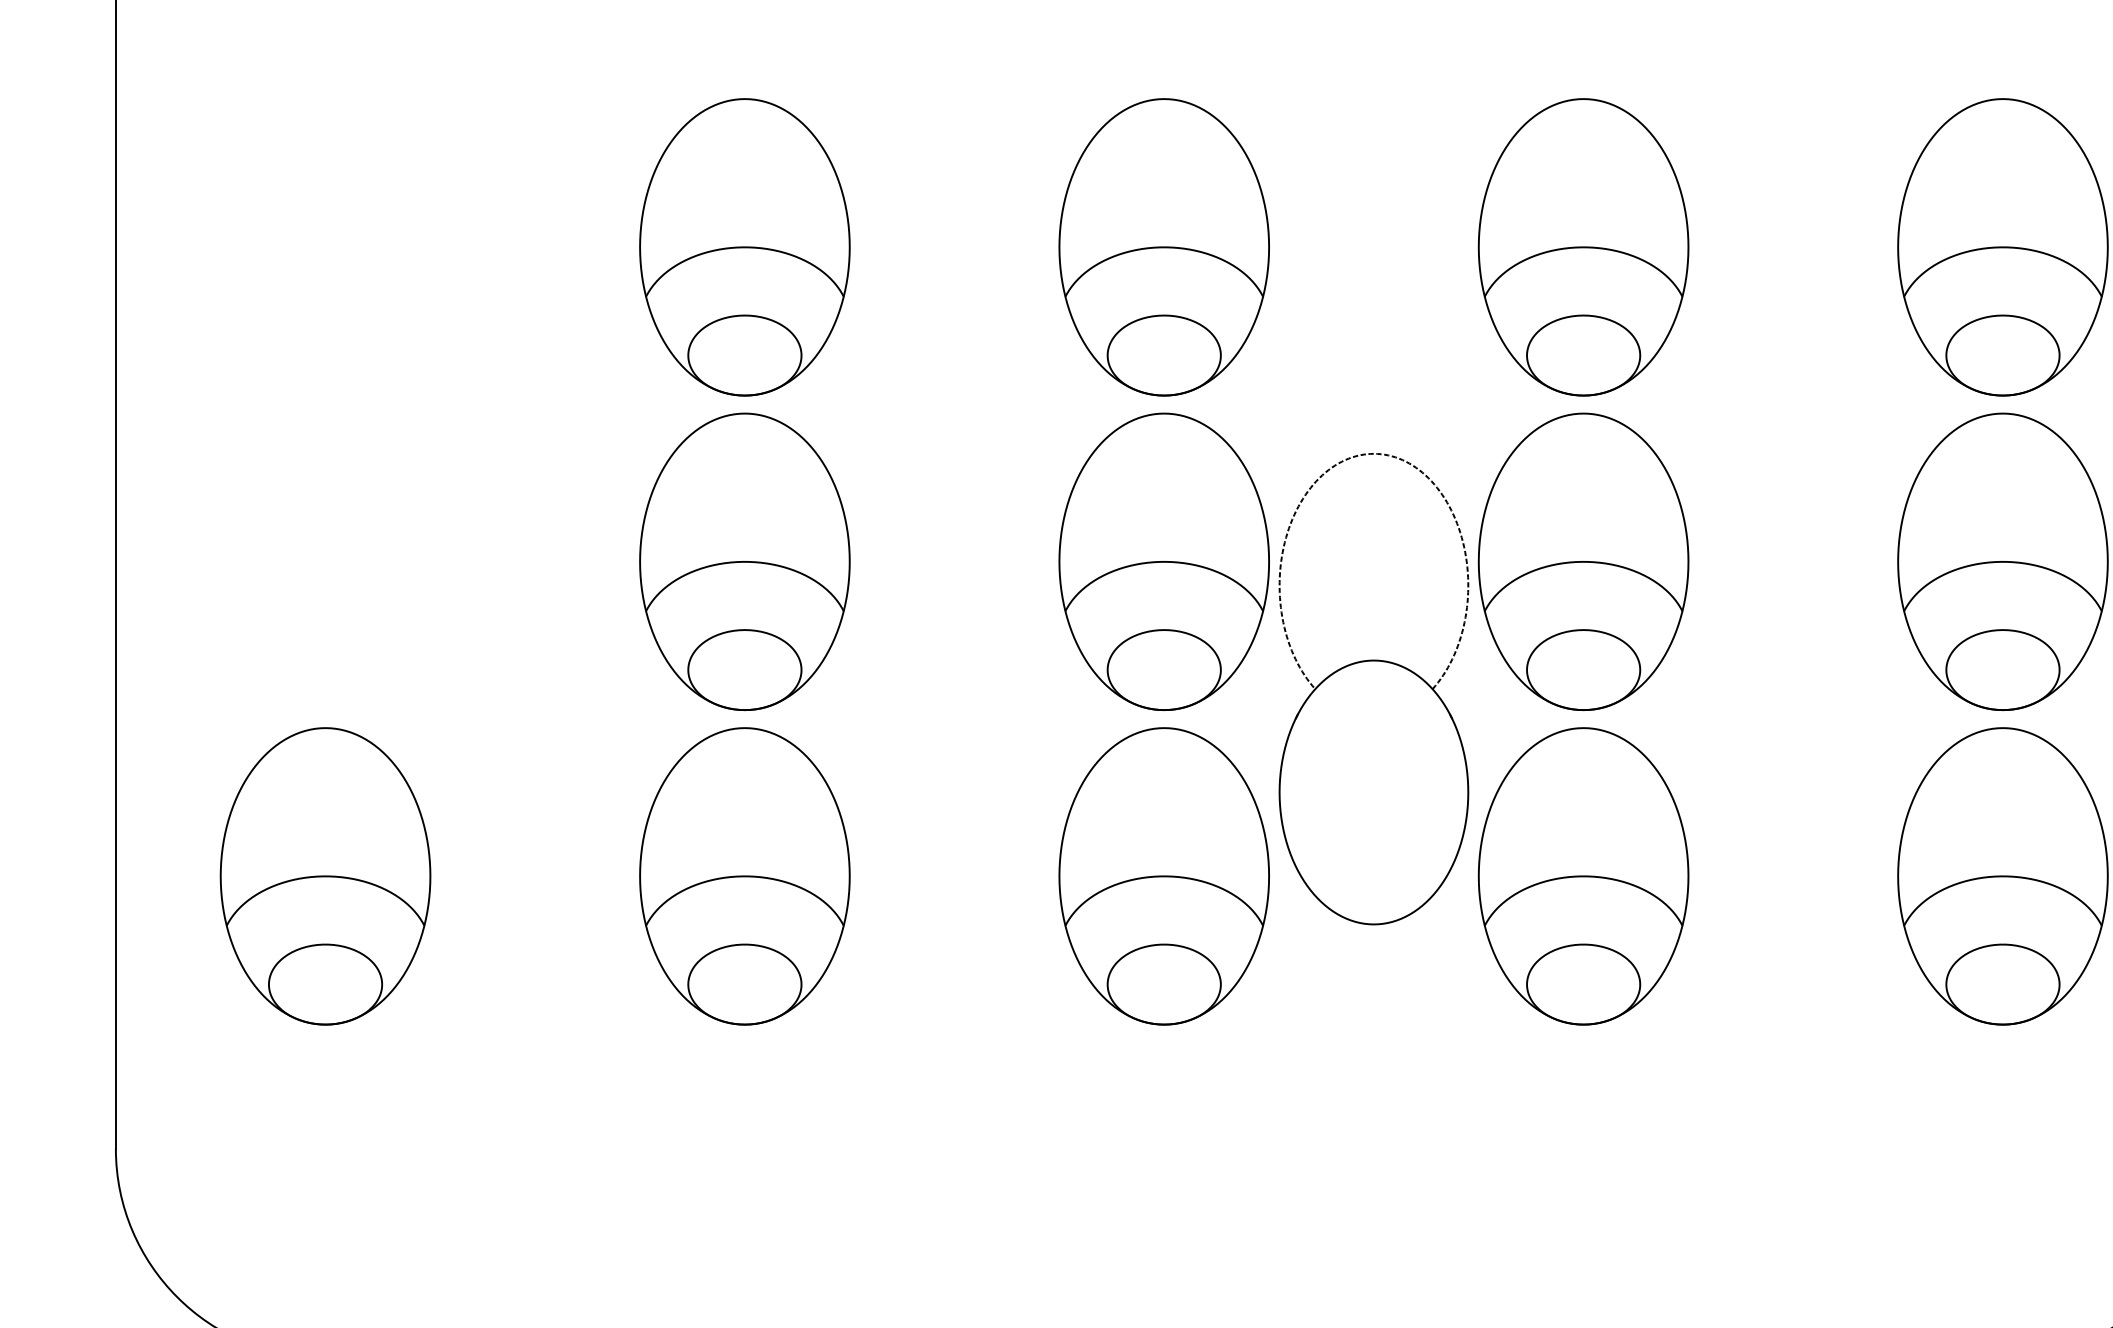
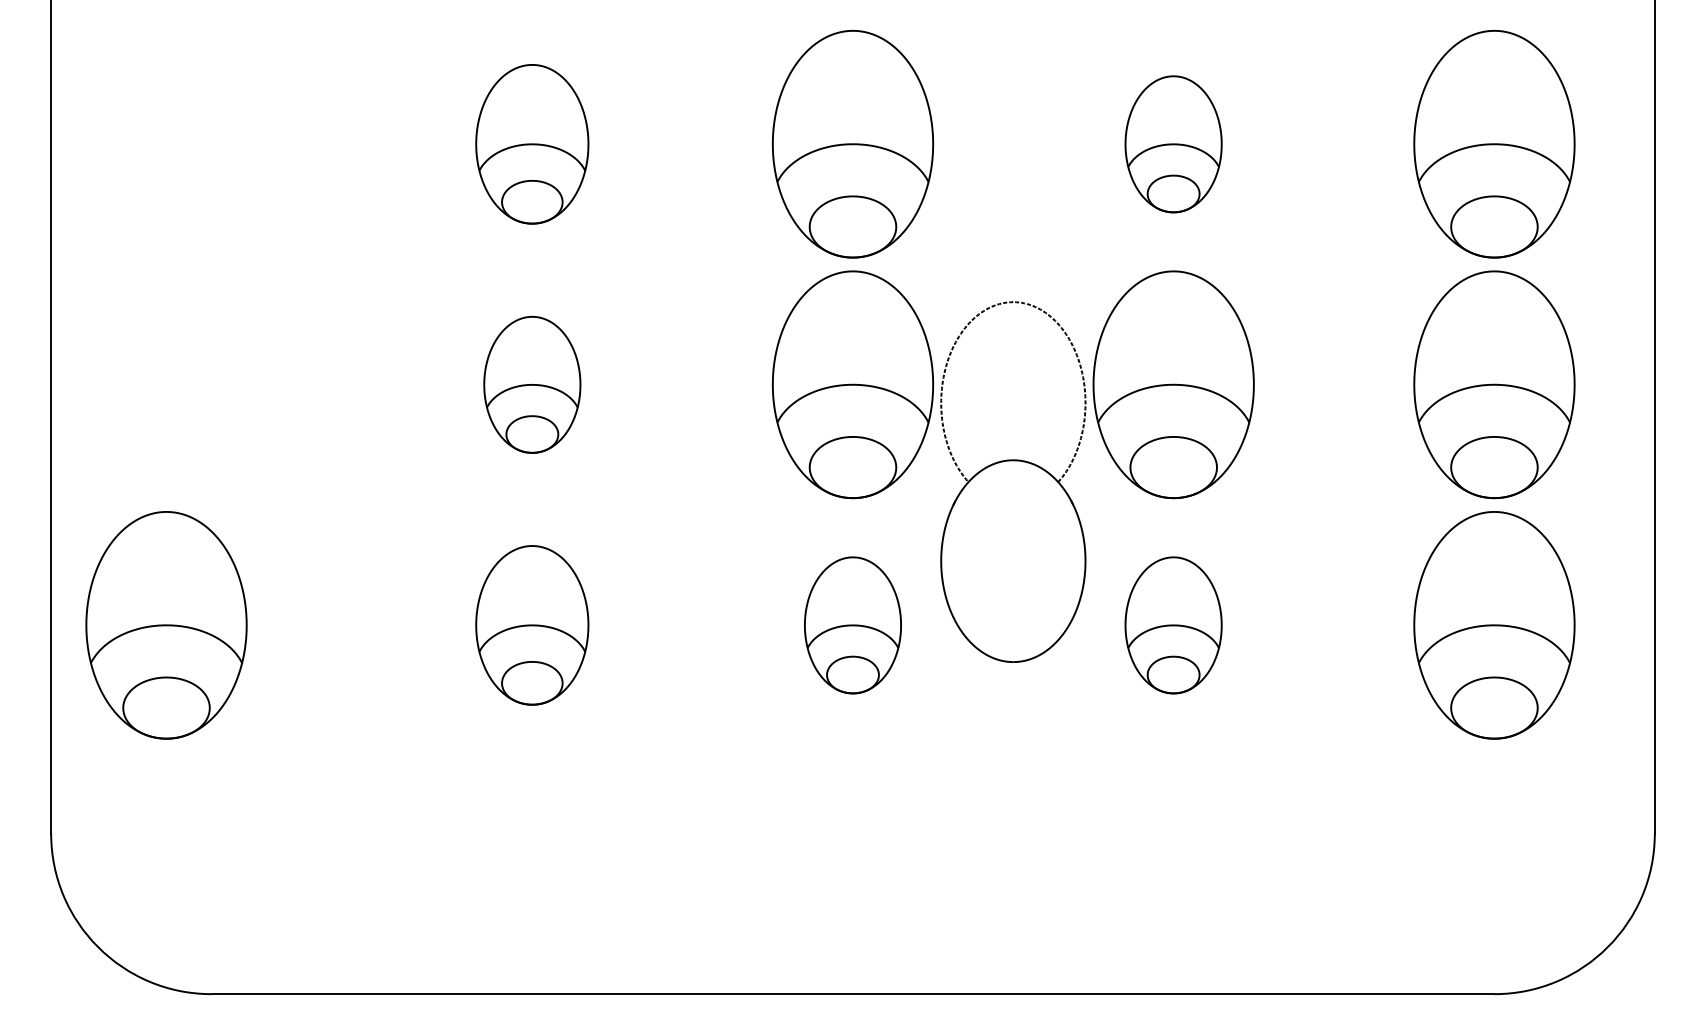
part: (745, 247) -> (532, 144), size x0.7
part: (1583, 247) -> (1173, 144), size x0.6
part: (745, 561) -> (532, 384), size x0.6
part: (325, 876) -> (166, 625), moved
part: (745, 876) -> (532, 625), size x0.7
part: (1163, 876) -> (852, 625), size x0.6
part: (1583, 876) -> (1173, 625), size x0.6

